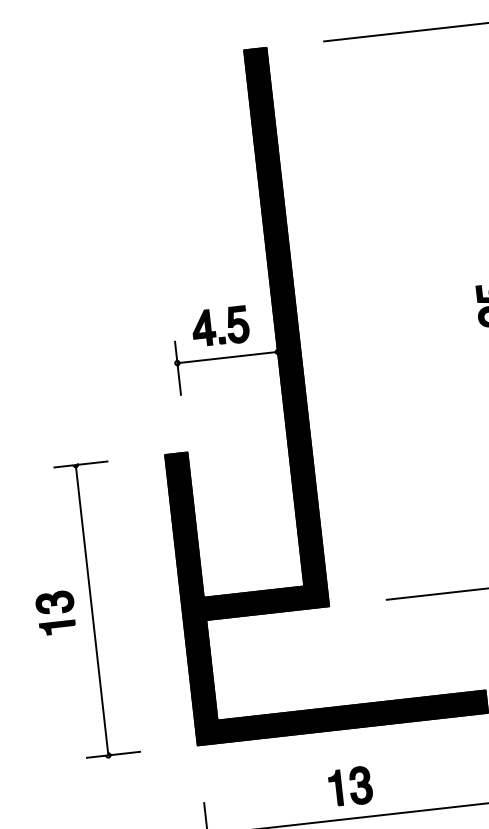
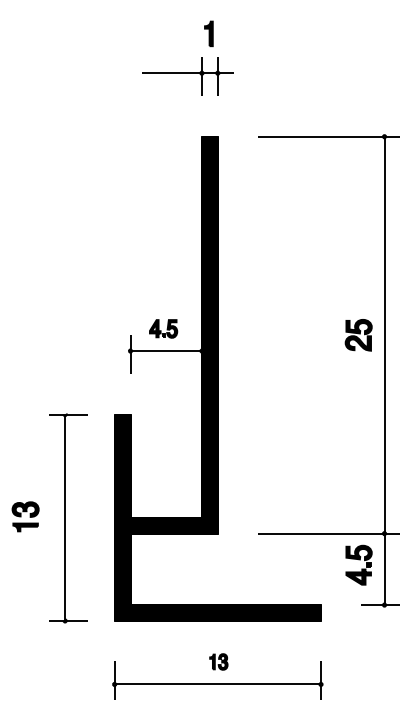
part: (220, 326) -> (163, 328), size x0.7
part: (96, 610) -> (68, 518), moved
part: (350, 786) -> (218, 661), size x0.6

